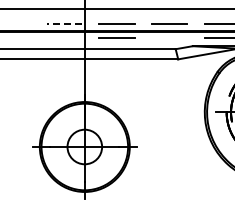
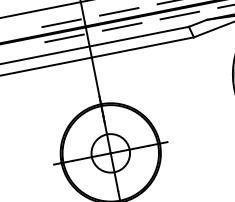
line: (64, 23) -> (61, 22), dashed -> solid
line: (63, 37) -> (63, 38), added
line: (169, 37) -> (179, 15), added

